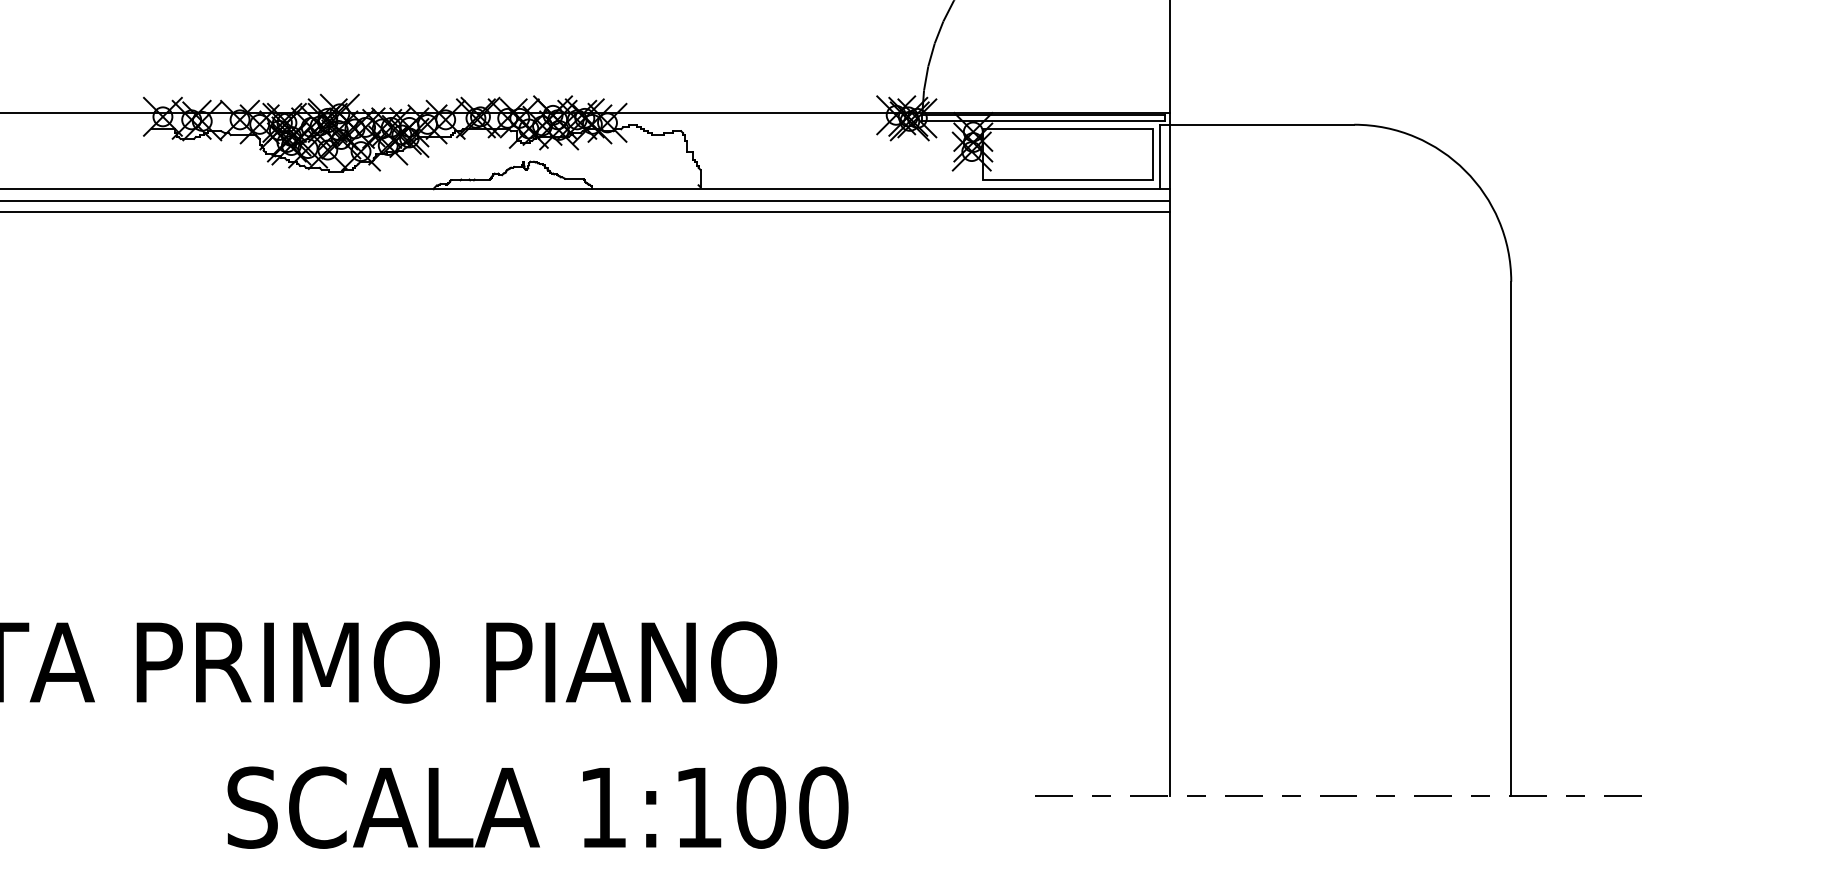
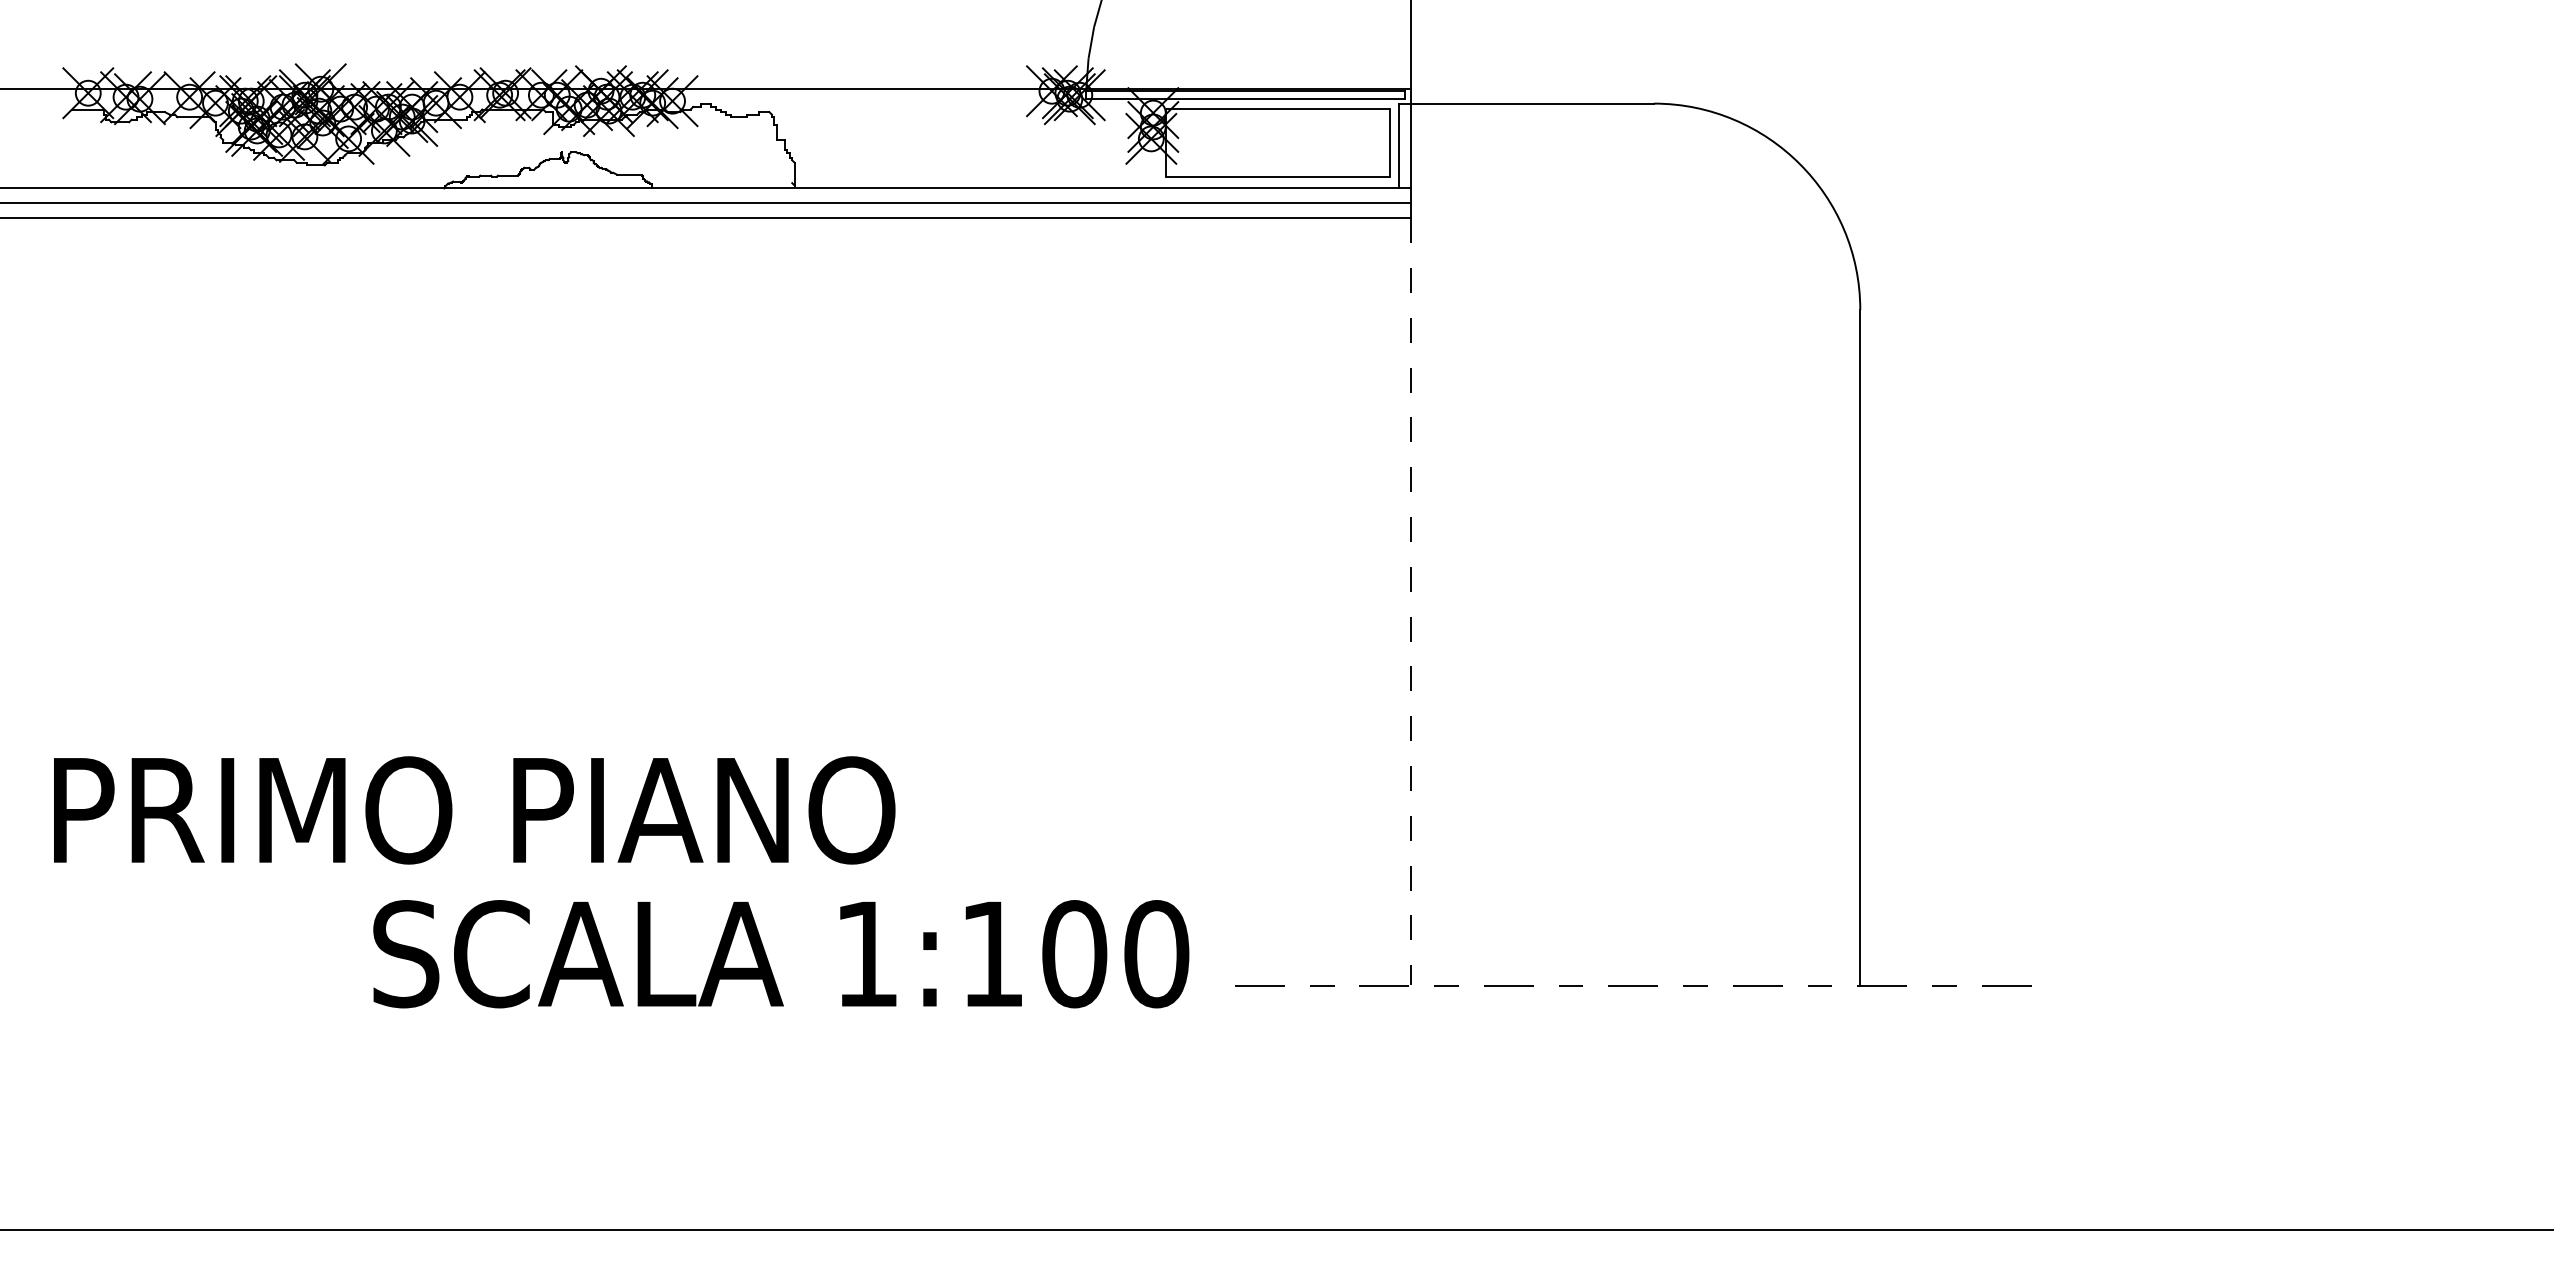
line: (1169, 503) -> (1411, 601), solid -> dashed
text: (538, 807) -> (781, 954), moved

